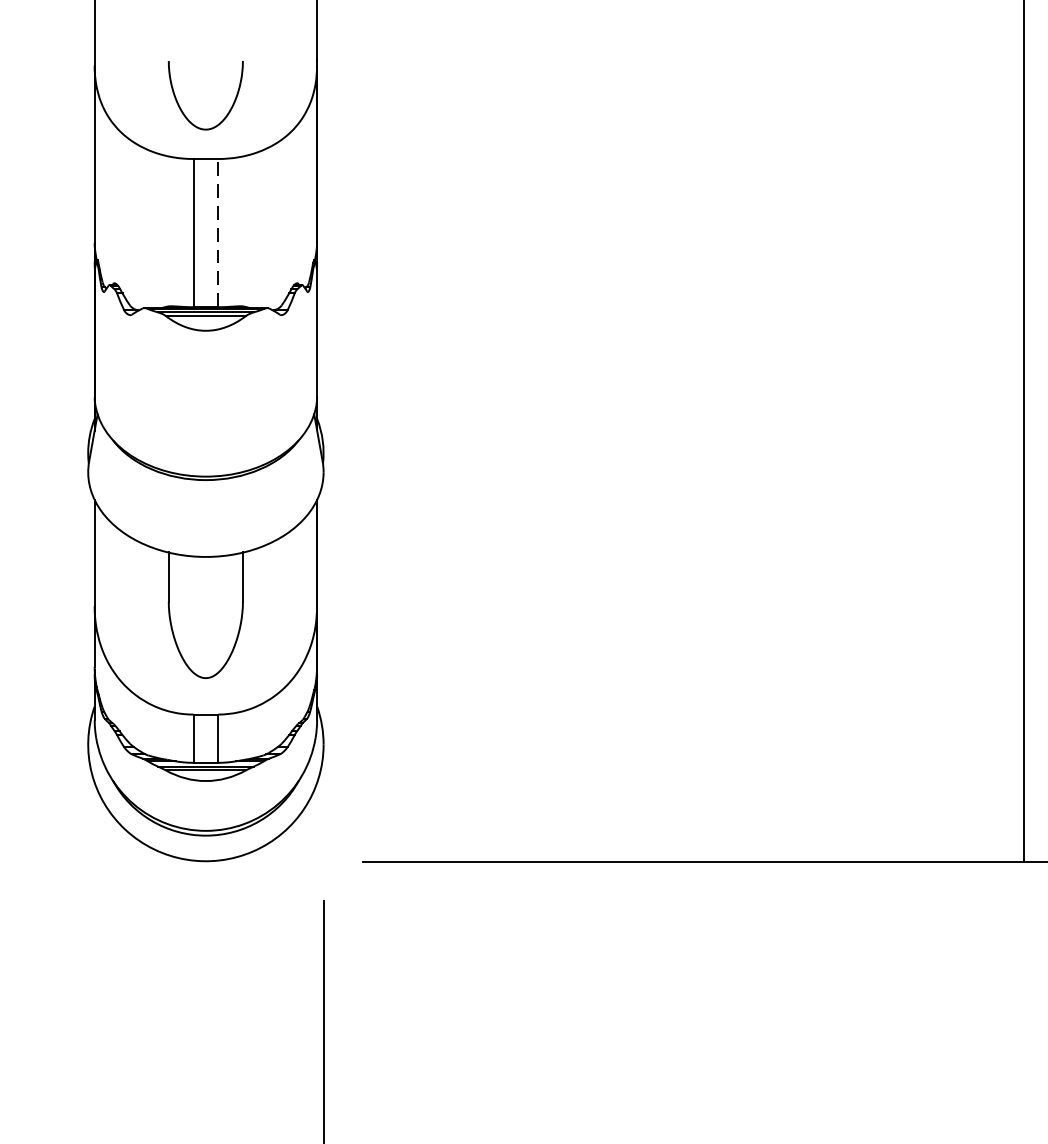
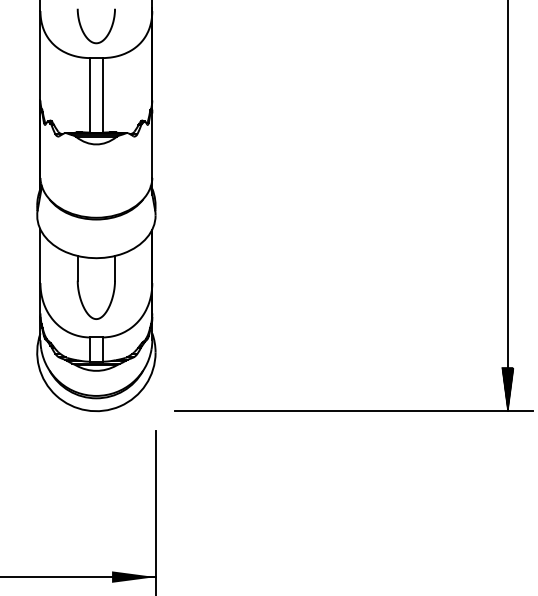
line: (218, 231) -> (102, 94), dashed -> solid
hatch: (1023, 818) -> (507, 389), added

